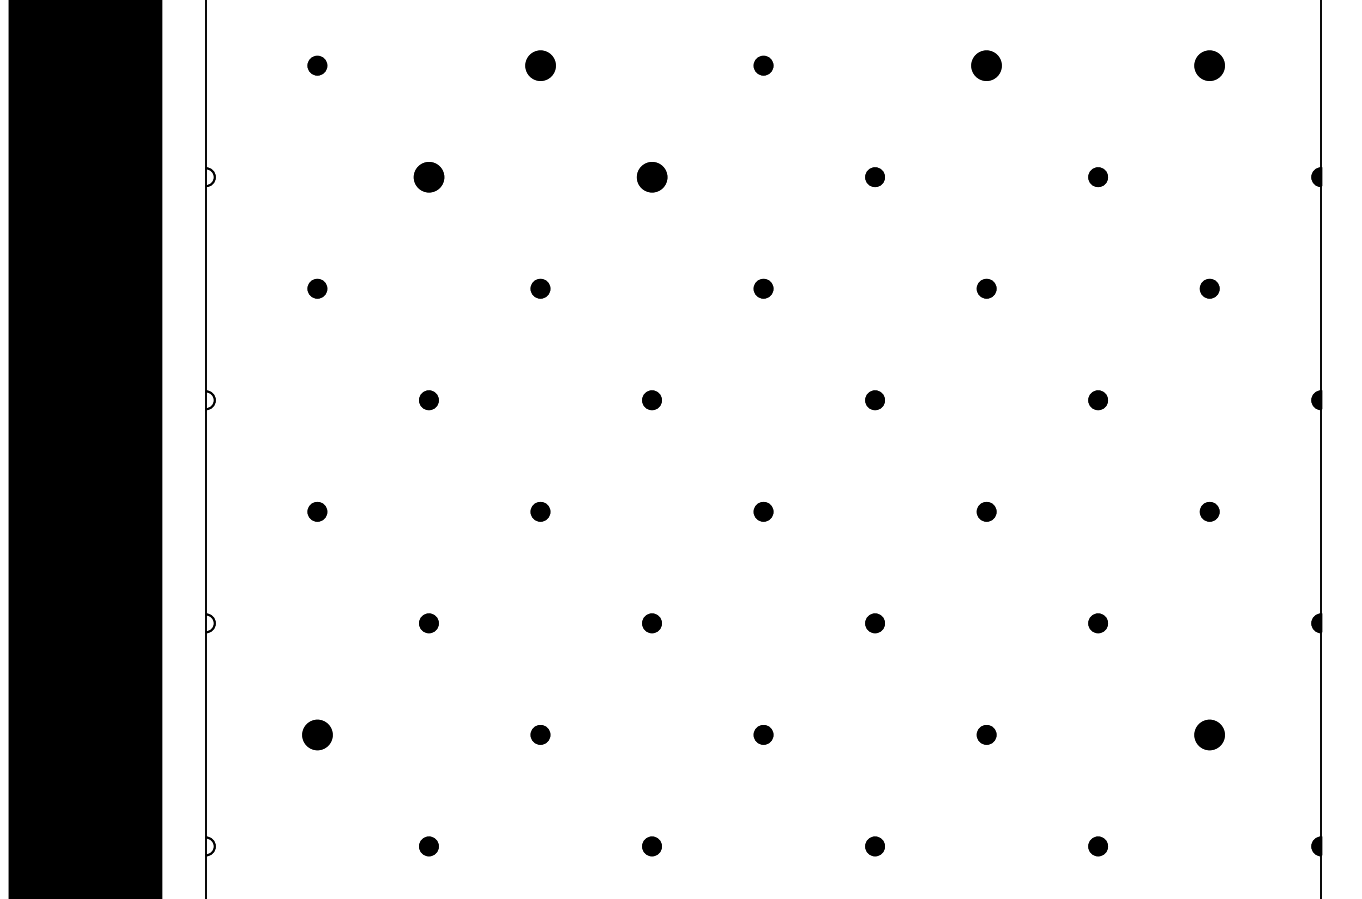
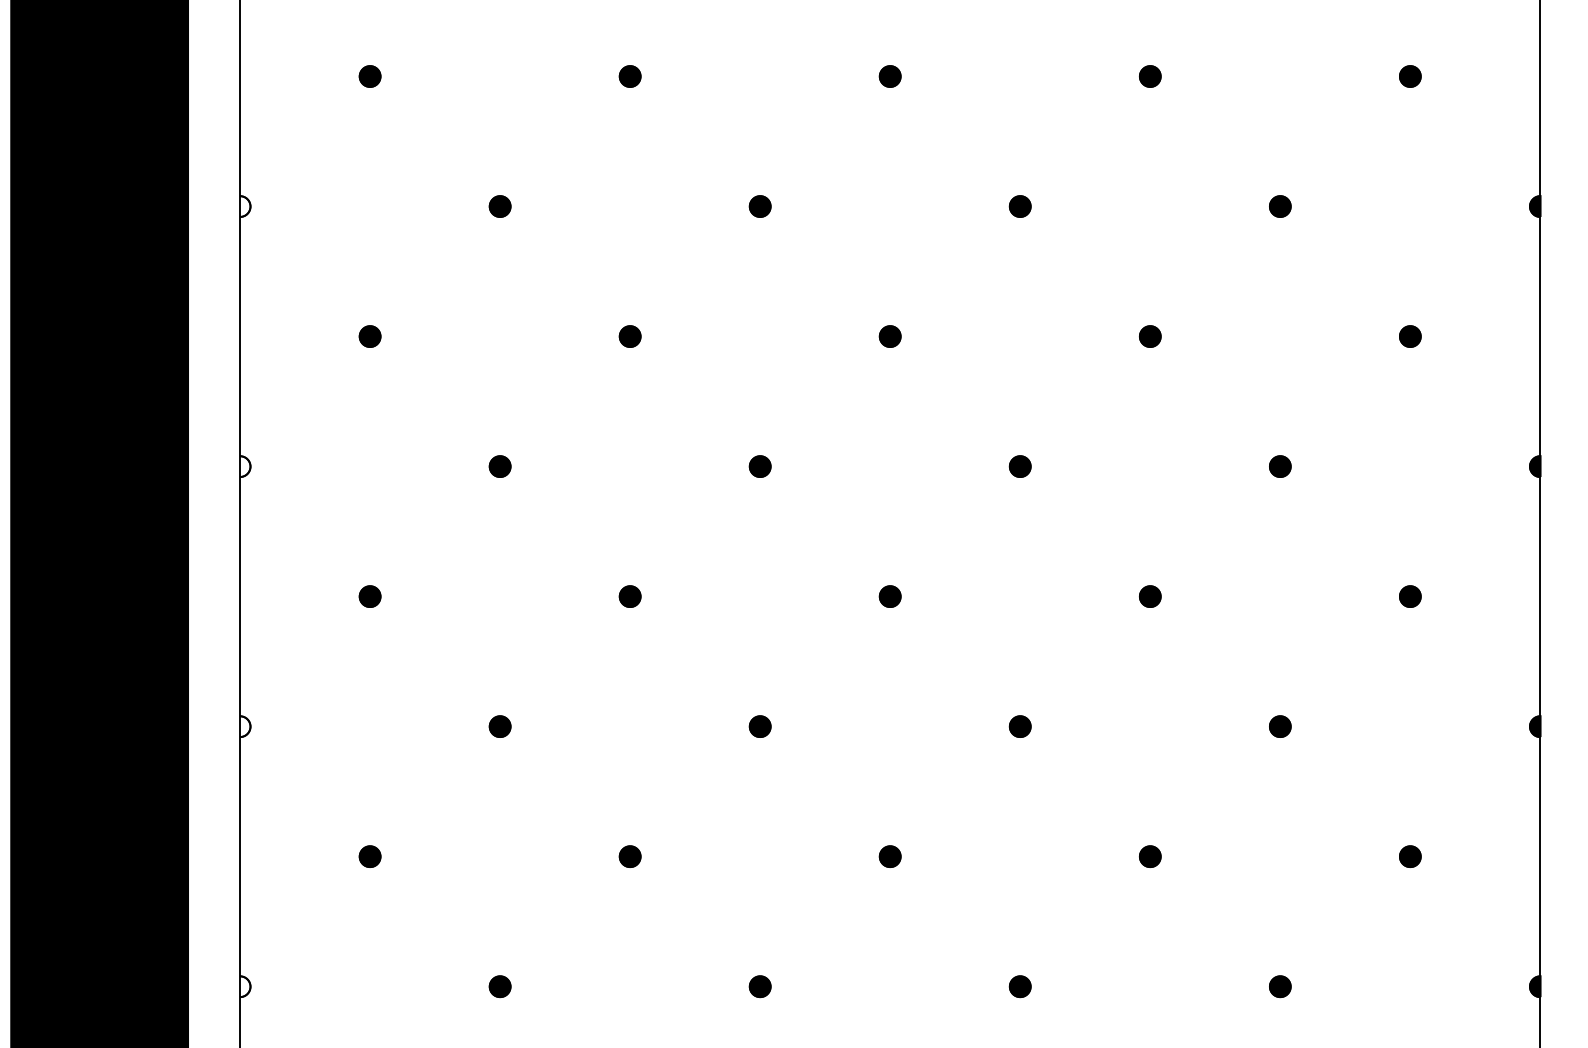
part: (539, 65) -> (629, 76), size x0.62
part: (986, 65) -> (1150, 76), size x0.62
part: (1209, 65) -> (1410, 76), size x0.62
part: (428, 177) -> (499, 206), size x0.62
part: (651, 177) -> (759, 206), size x0.62
part: (316, 734) -> (369, 856), size x0.62
part: (1209, 734) -> (1410, 856), size x0.62

